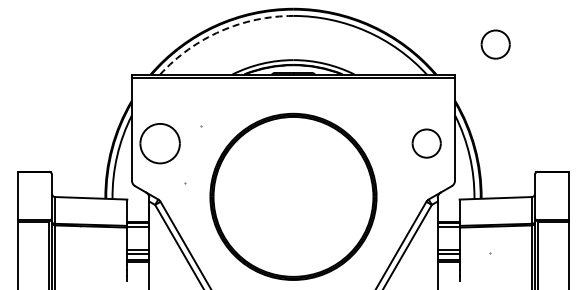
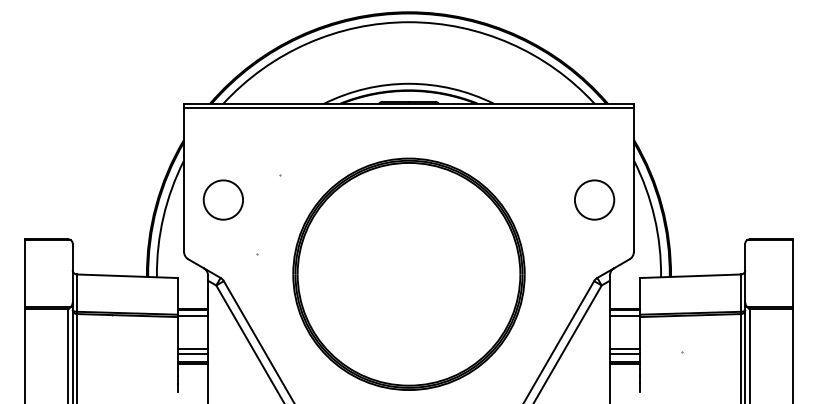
arc: (220, 31) -> (307, 43), dashed -> solid
part: (495, 44) -> (690, 62), removed
part: (160, 143) -> (223, 199), size x0.71

